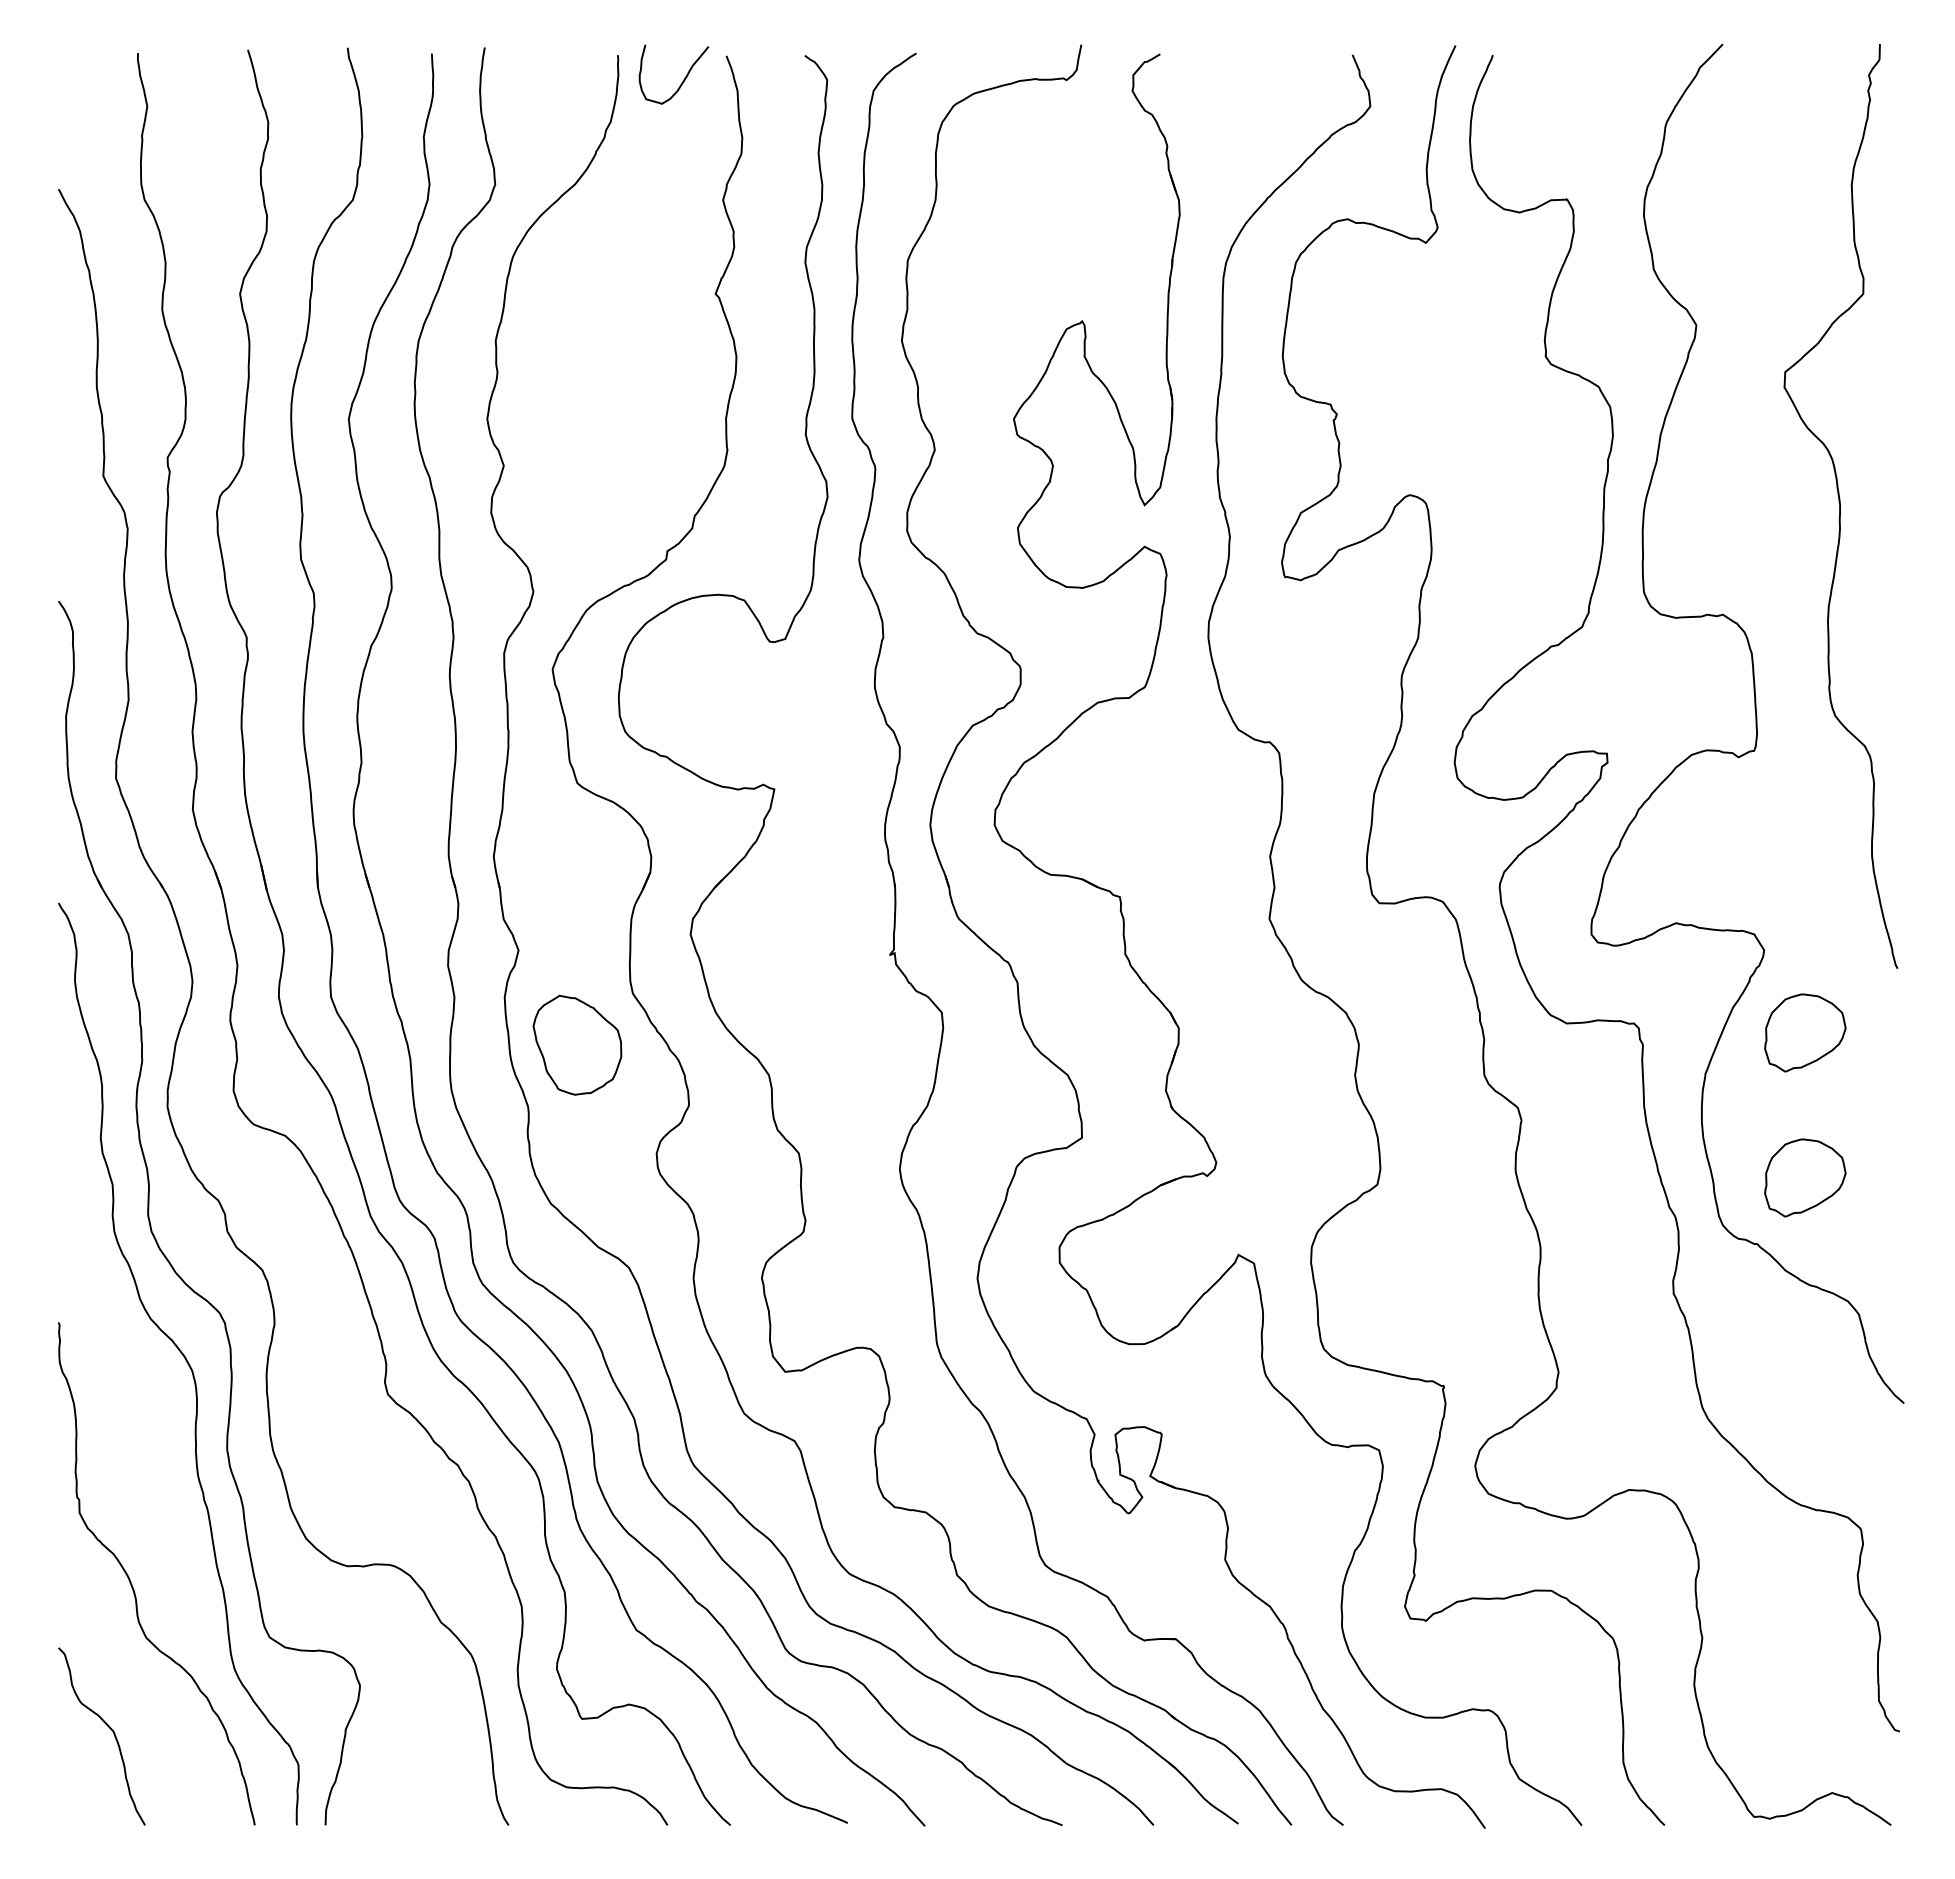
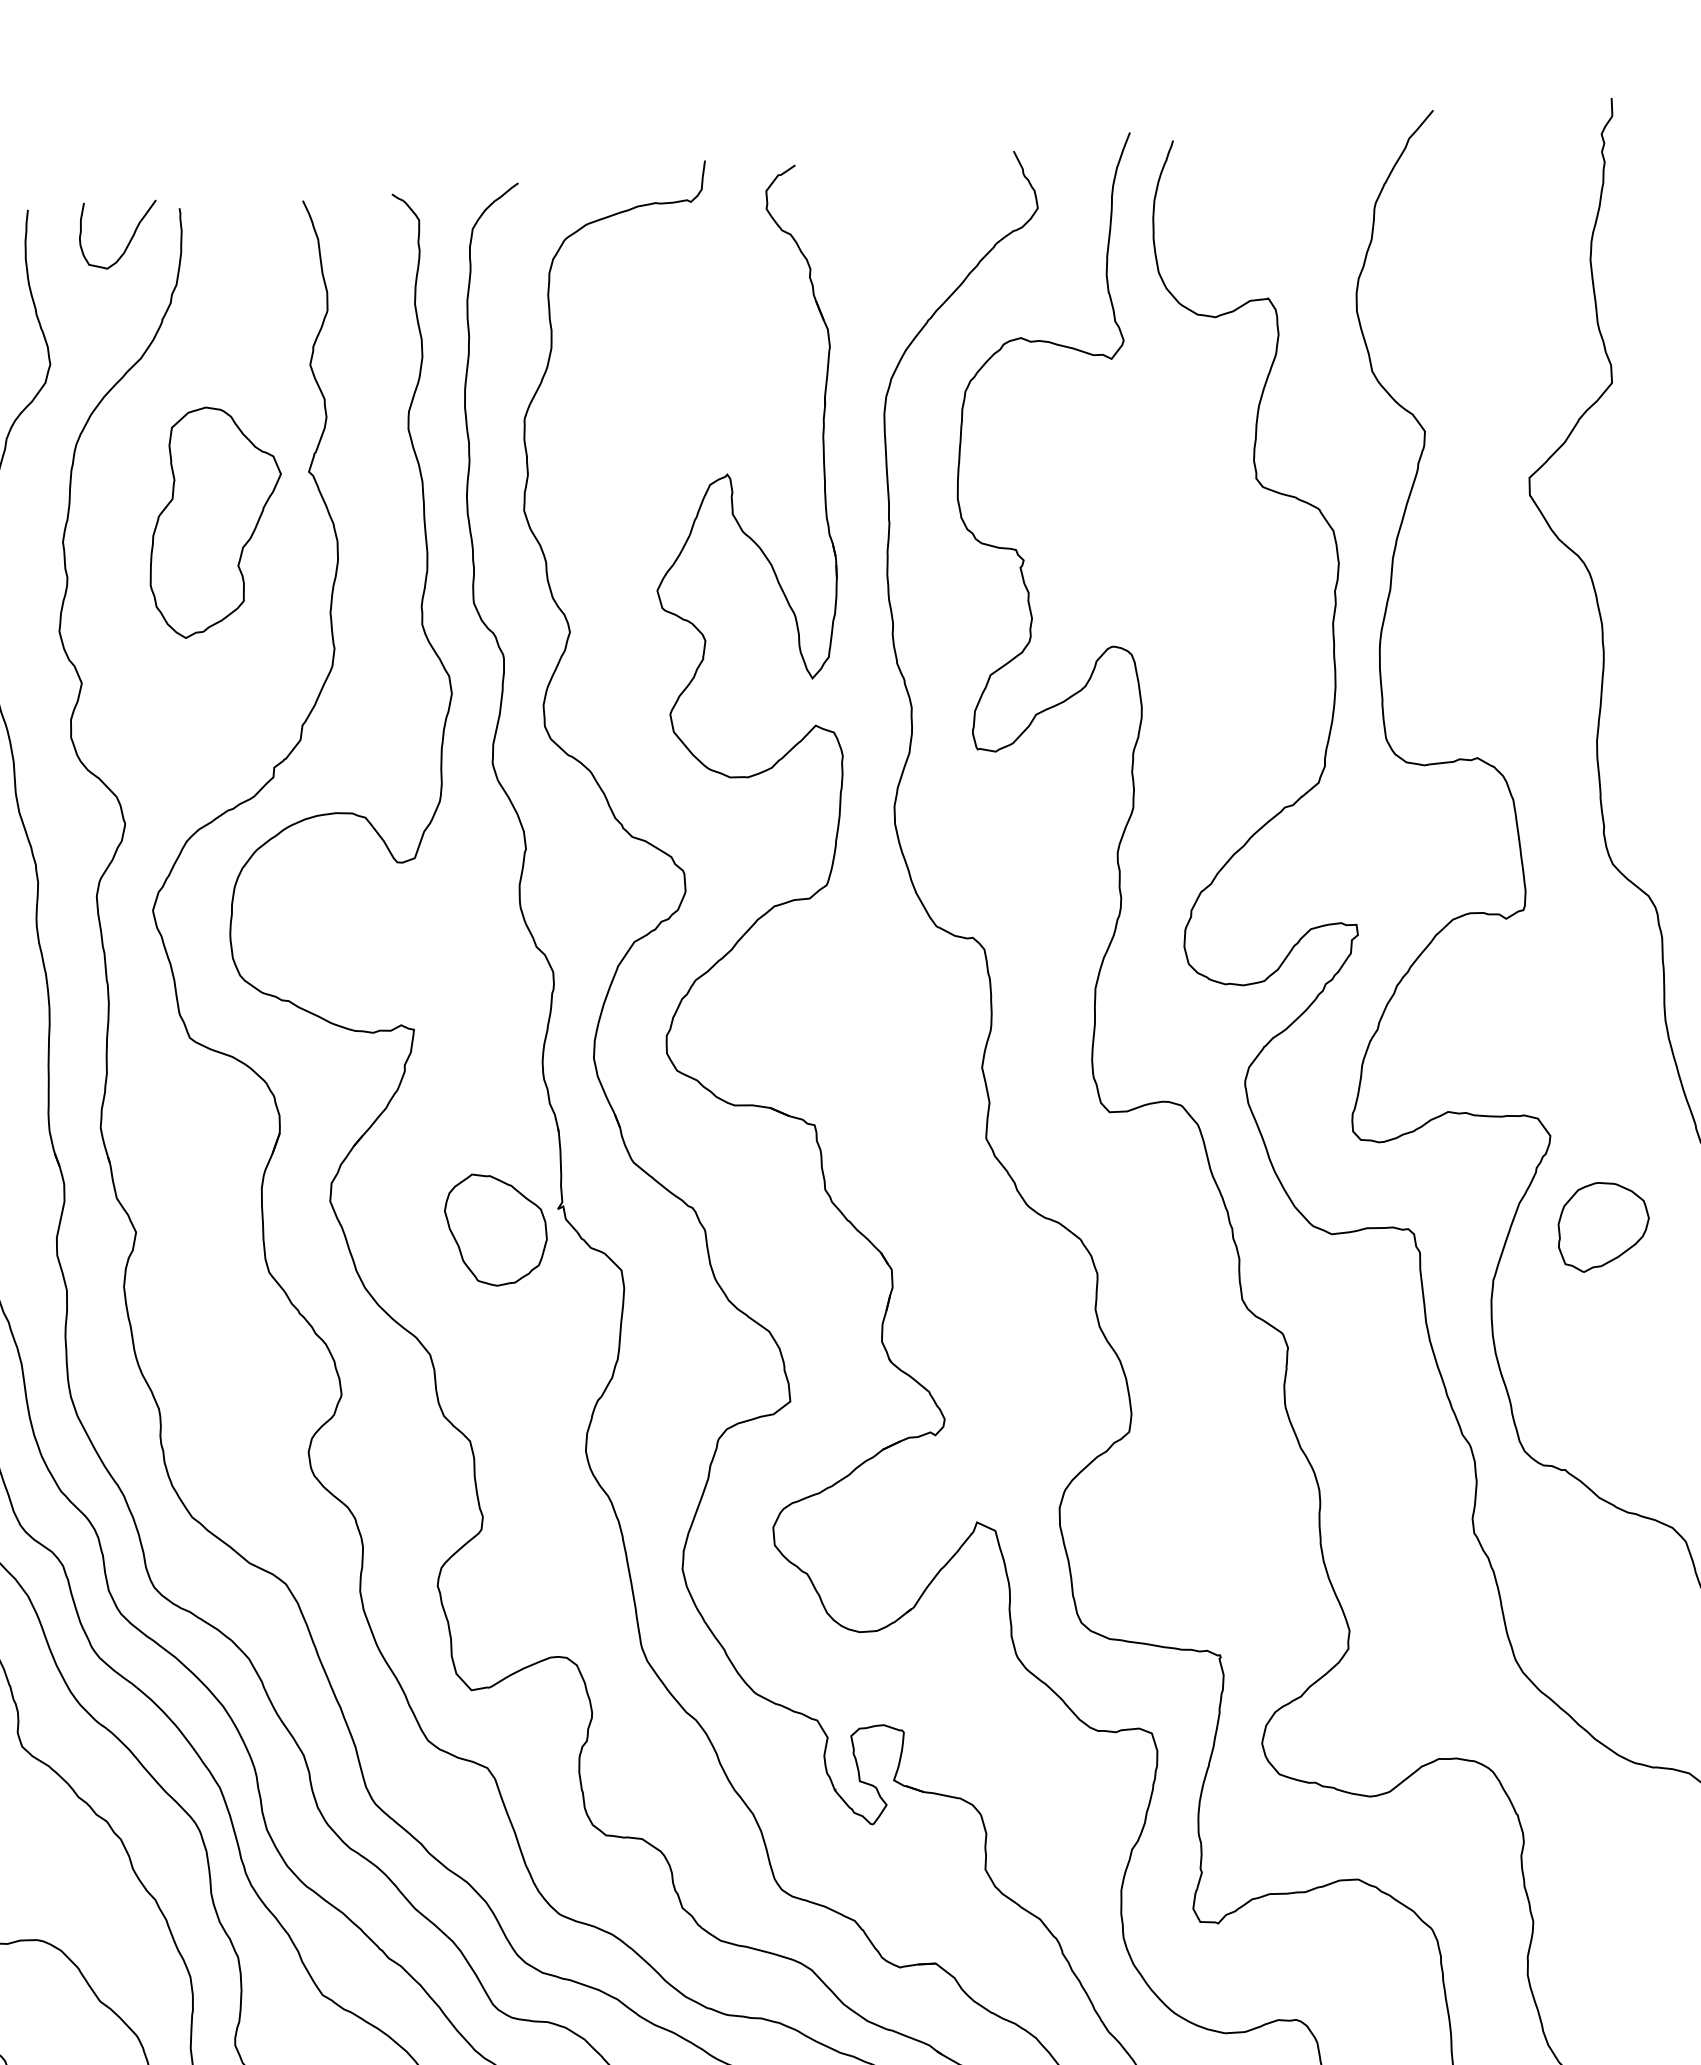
curve: (683, 79) -> (129, 239), moved
part: (630, 331) -> (215, 521), added
part: (577, 1044) -> (496, 1228), moved
part: (1805, 1177) -> (1614, 1390), removed

